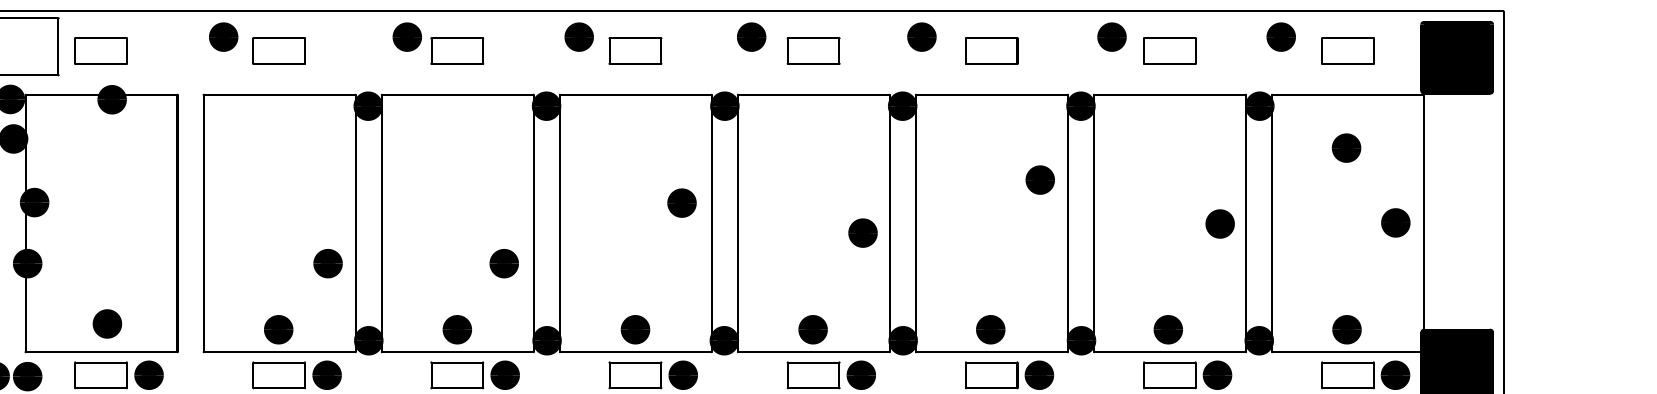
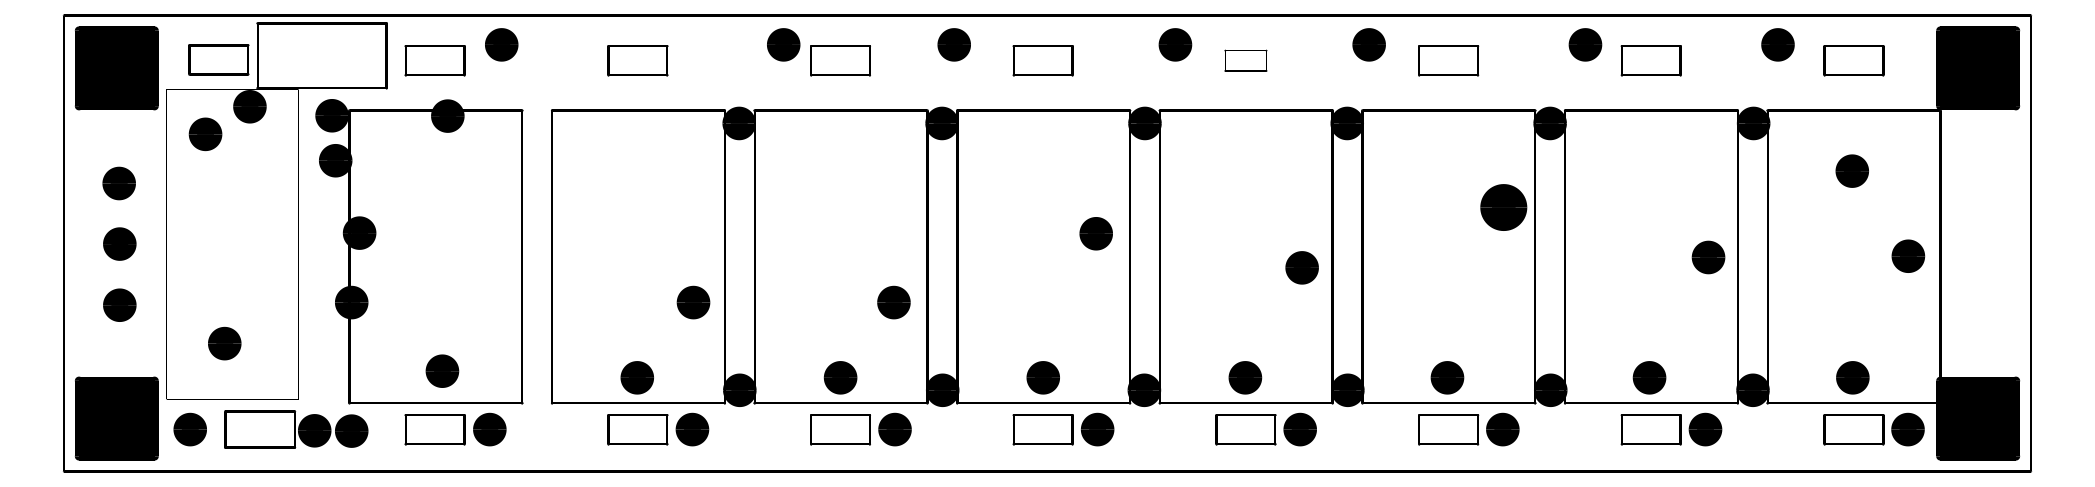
part: (223, 36) -> (501, 44), moved
part: (578, 36) -> (953, 44), moved
part: (813, 50) -> (1245, 60), size x0.7
part: (1039, 180) -> (1503, 207), size x1.4

